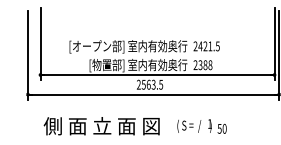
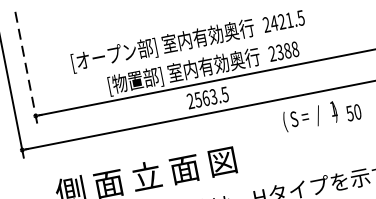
line: (40, 44) -> (26, 68), solid -> dashed
text: (201, 126) -> (321, 115), moved

